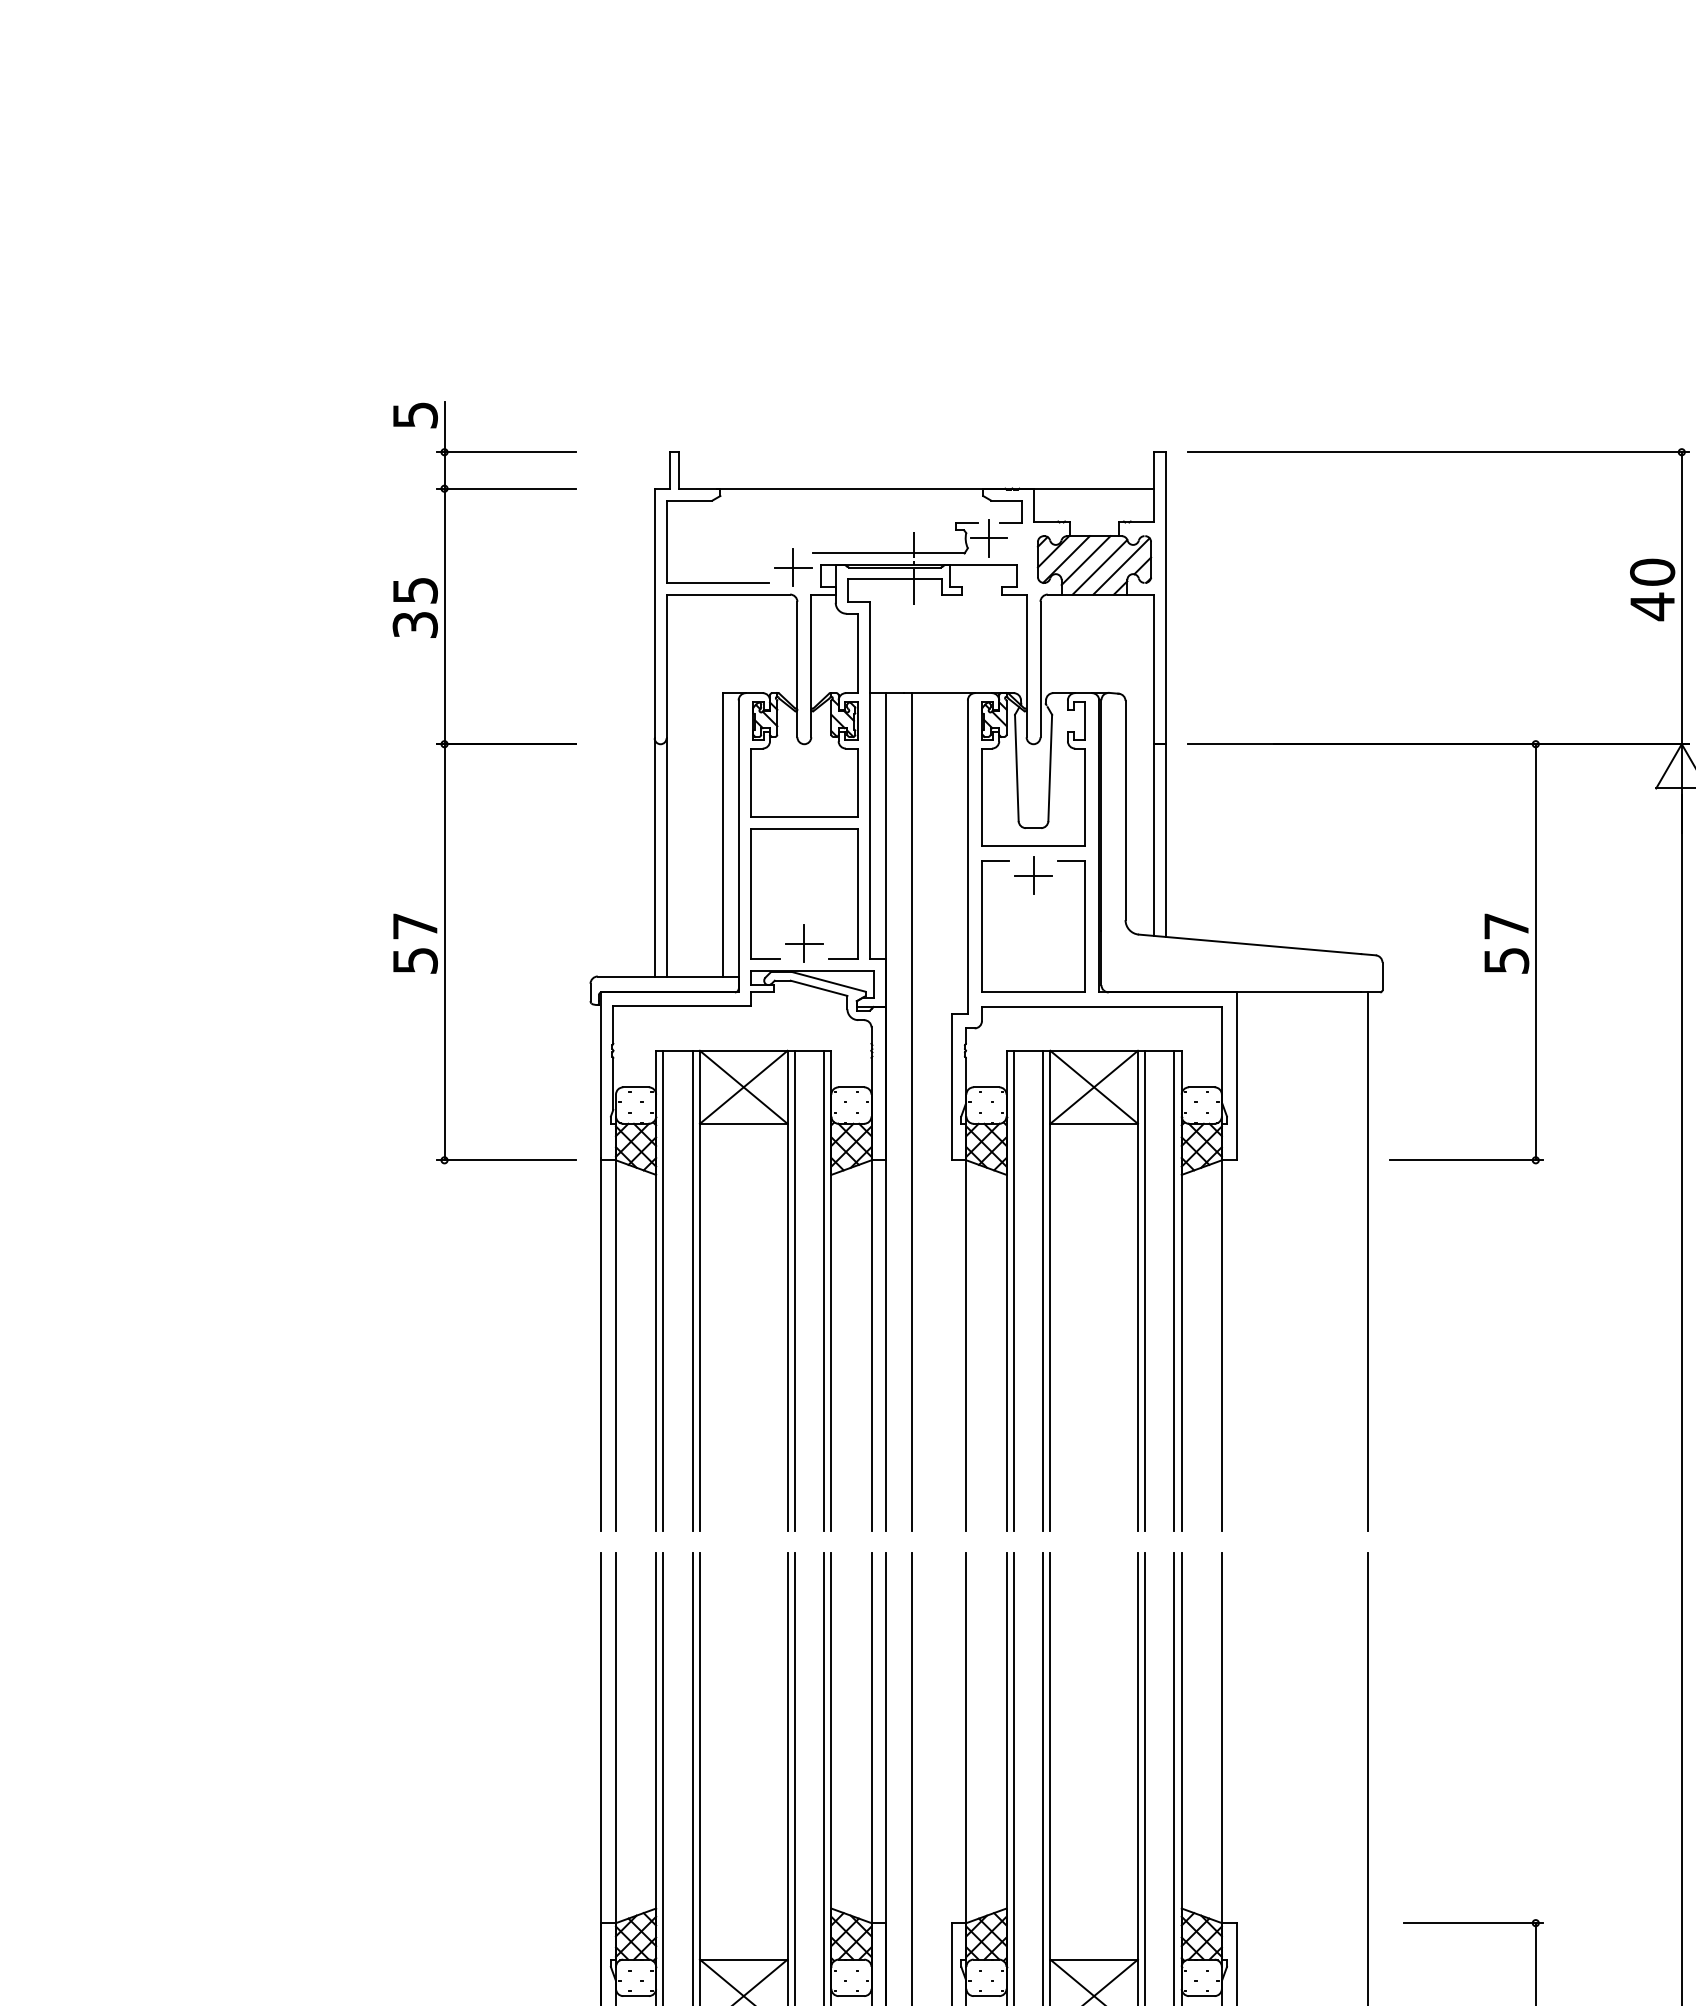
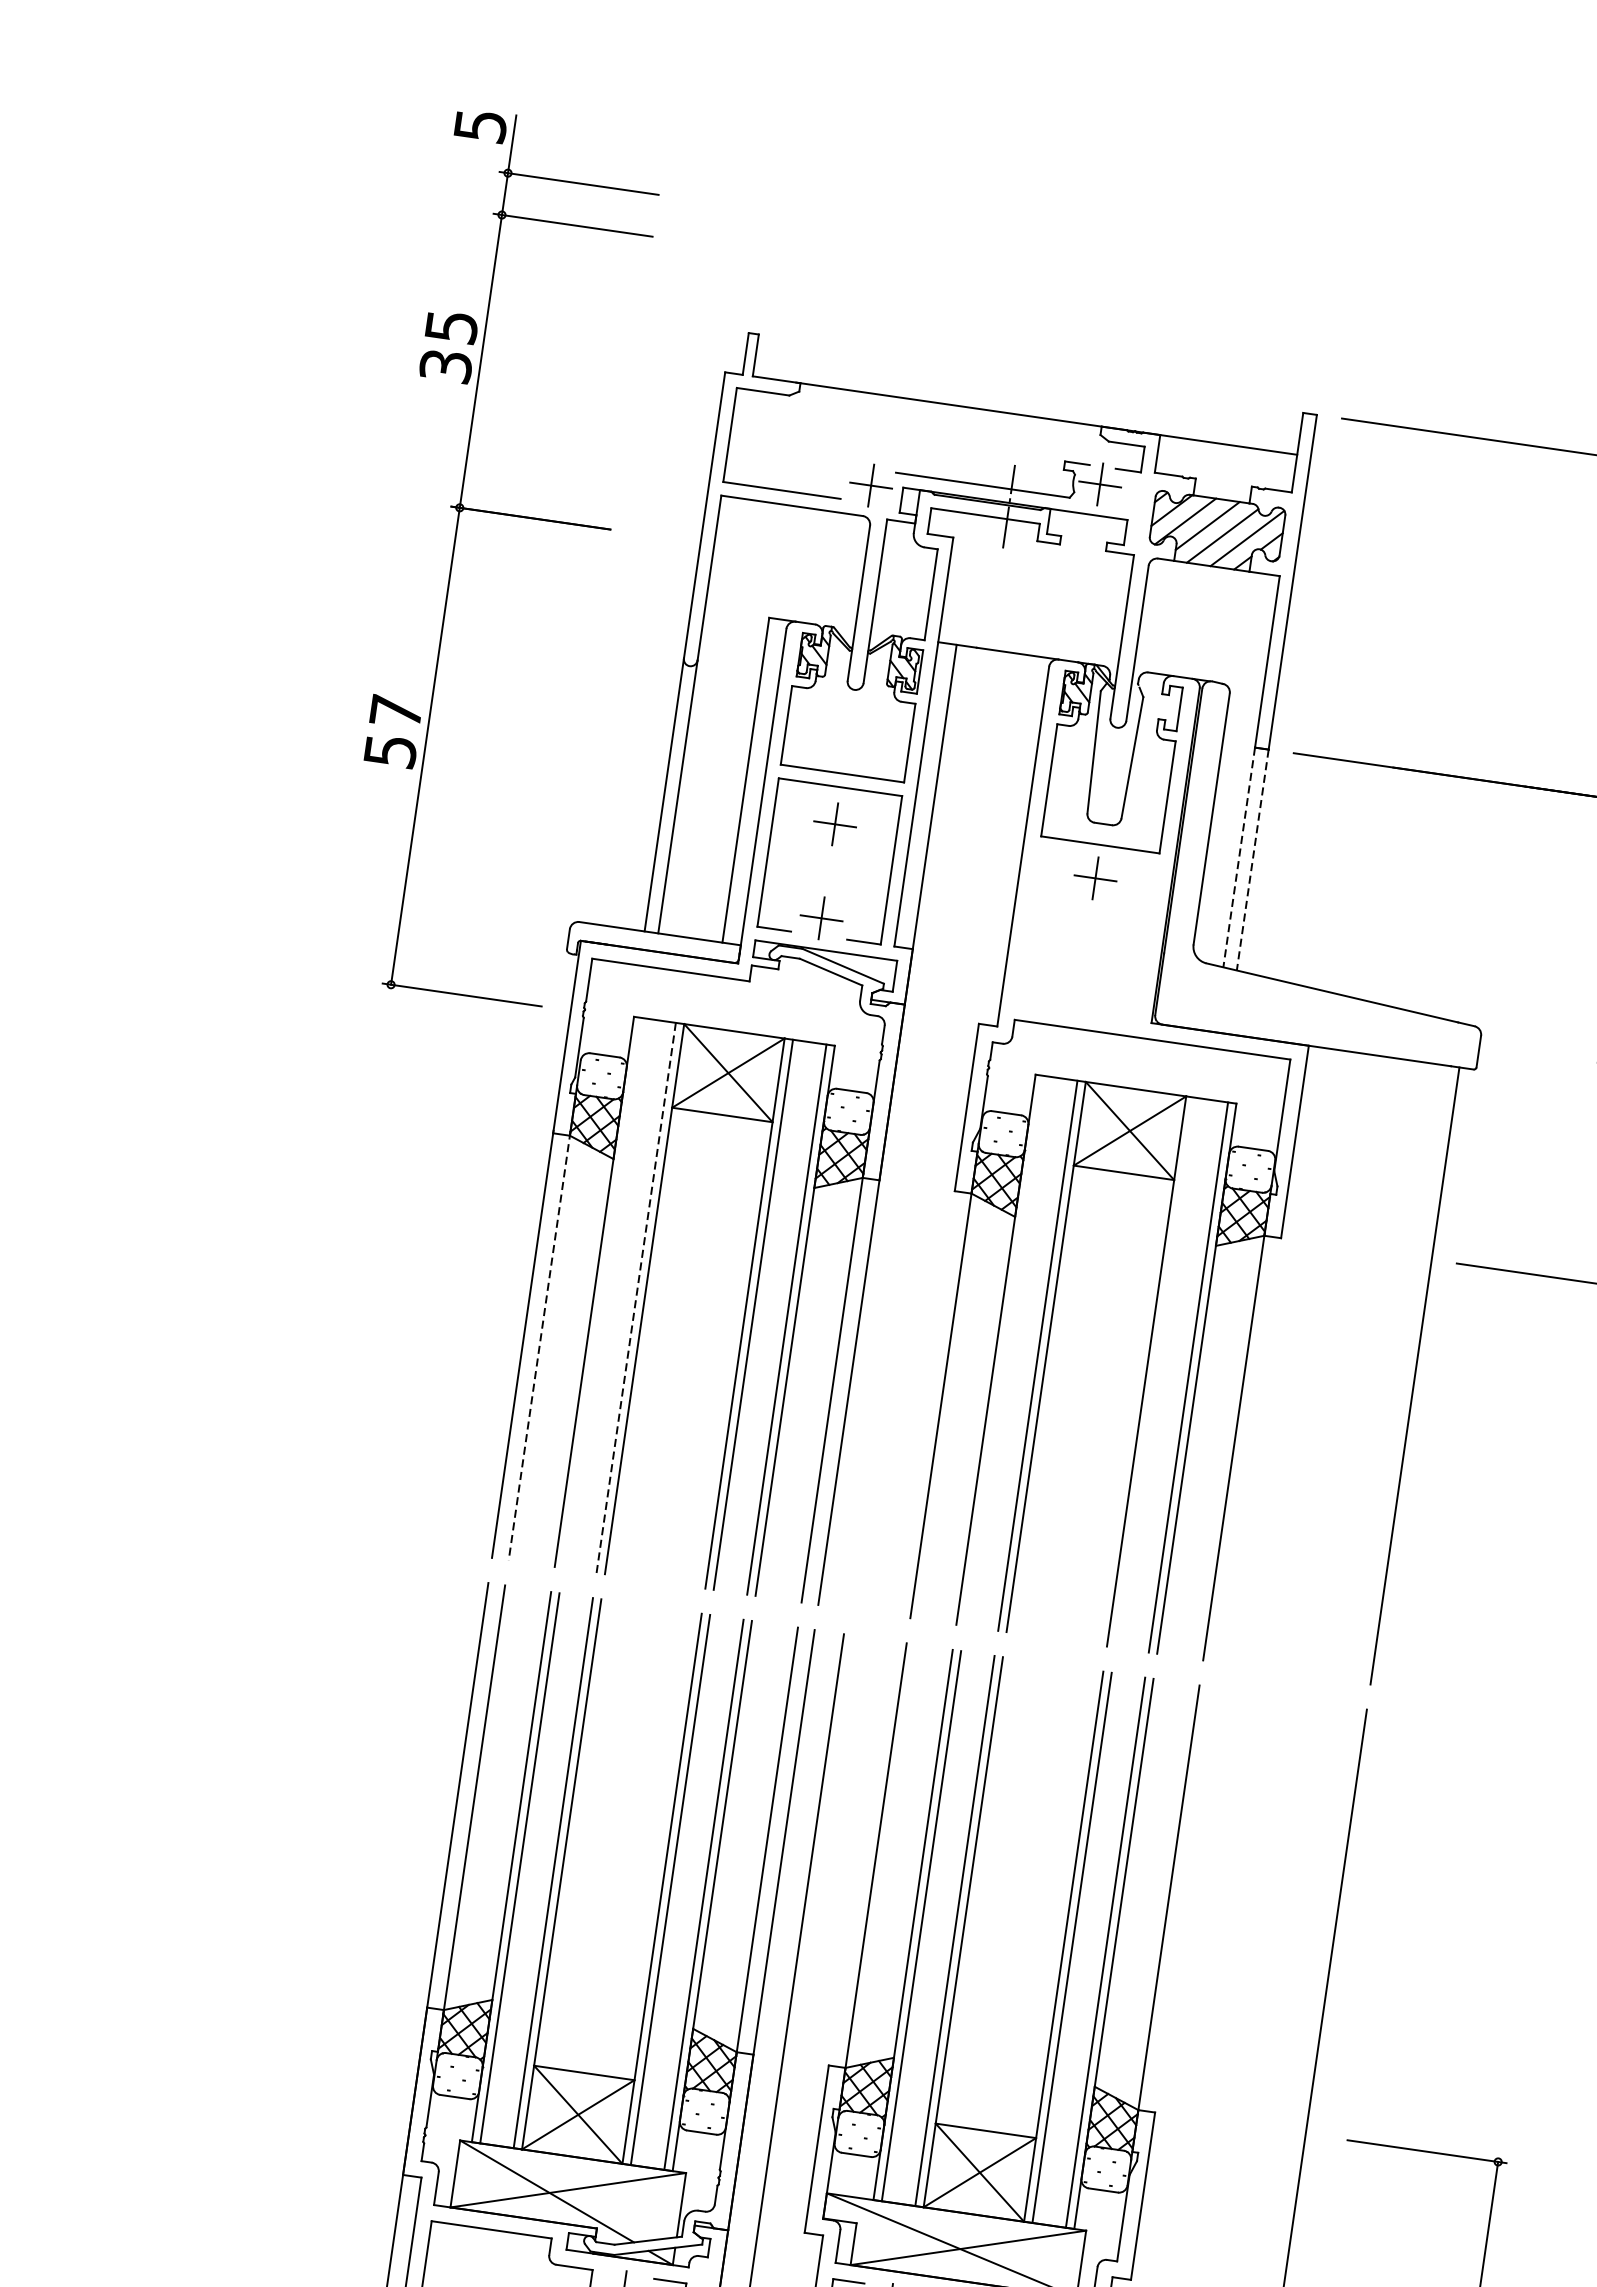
part: (484, 744) -> (505, 514), moved
line: (1153, 840) -> (1238, 857), solid -> dashed
line: (1165, 841) -> (1252, 861), solid -> dashed
part: (804, 861) -> (835, 824), added
part: (982, 926) -> (1028, 928), removed
line: (911, 1111) -> (916, 1128), removed
line: (663, 1290) -> (602, 1292), removed
line: (692, 1290) -> (636, 1297), solid -> dashed
line: (1013, 1290) -> (1004, 1350), removed
line: (1145, 1290) -> (1155, 1372), removed
line: (616, 1344) -> (540, 1346), solid -> dashed

